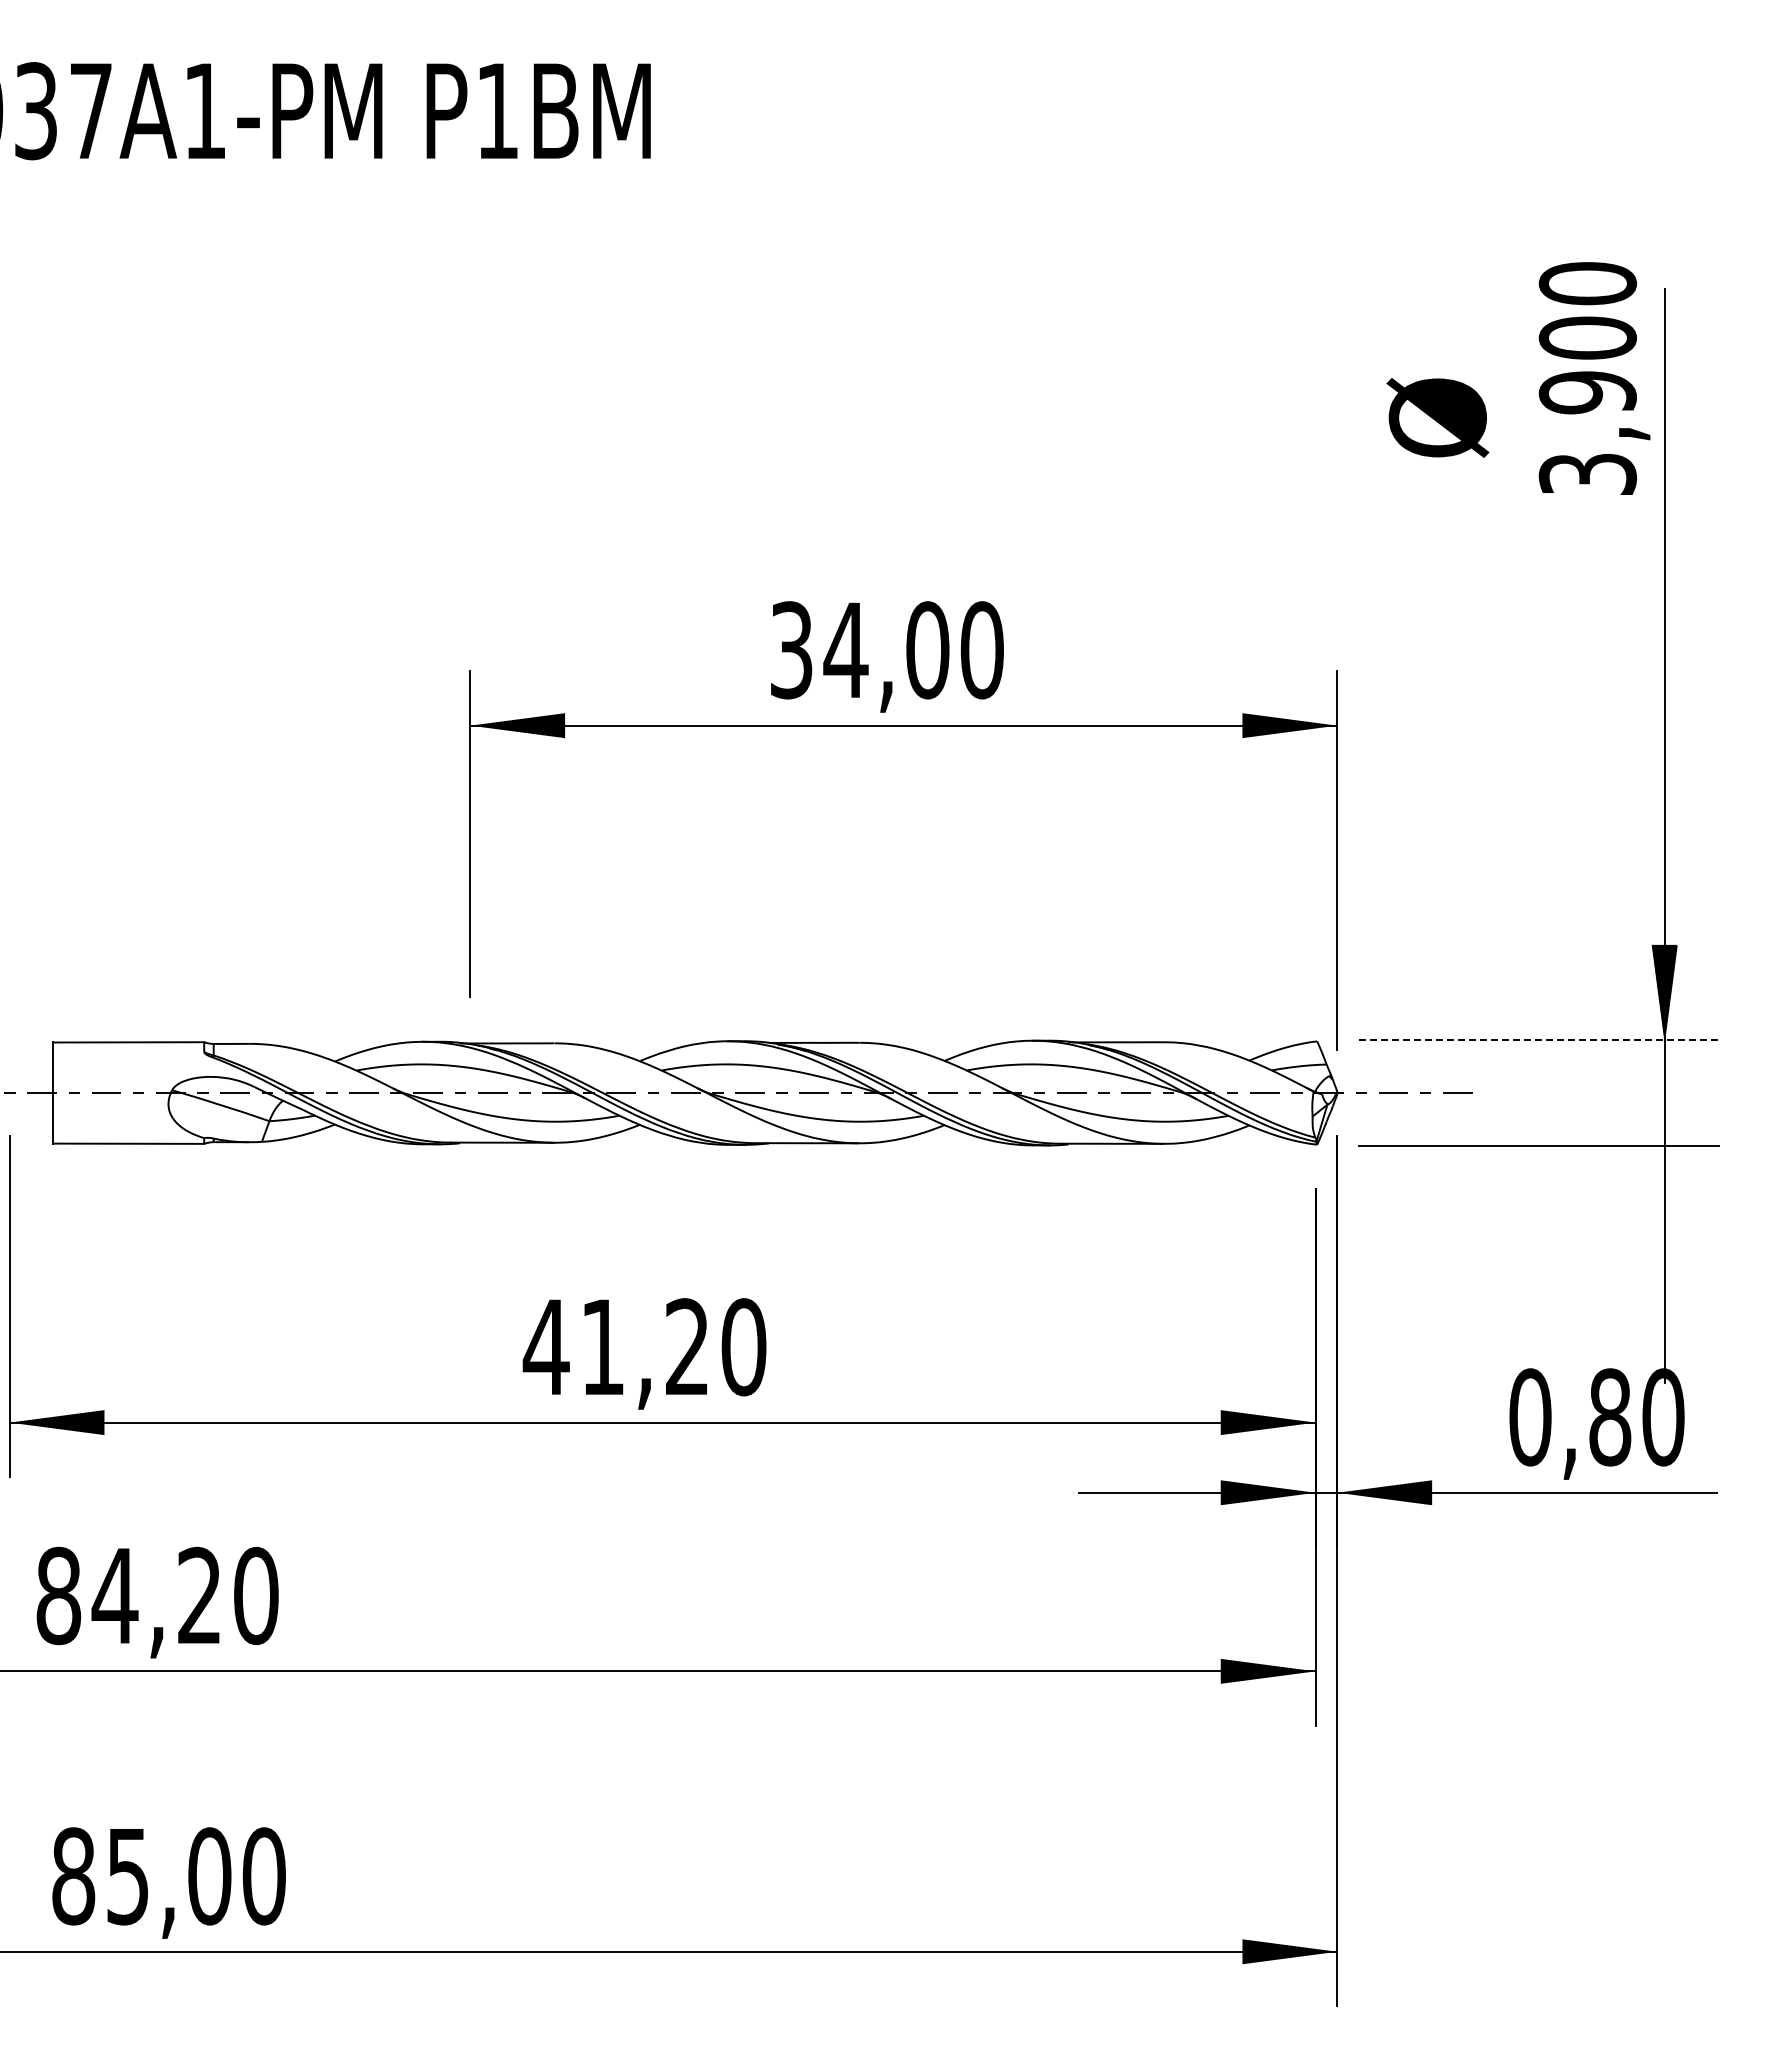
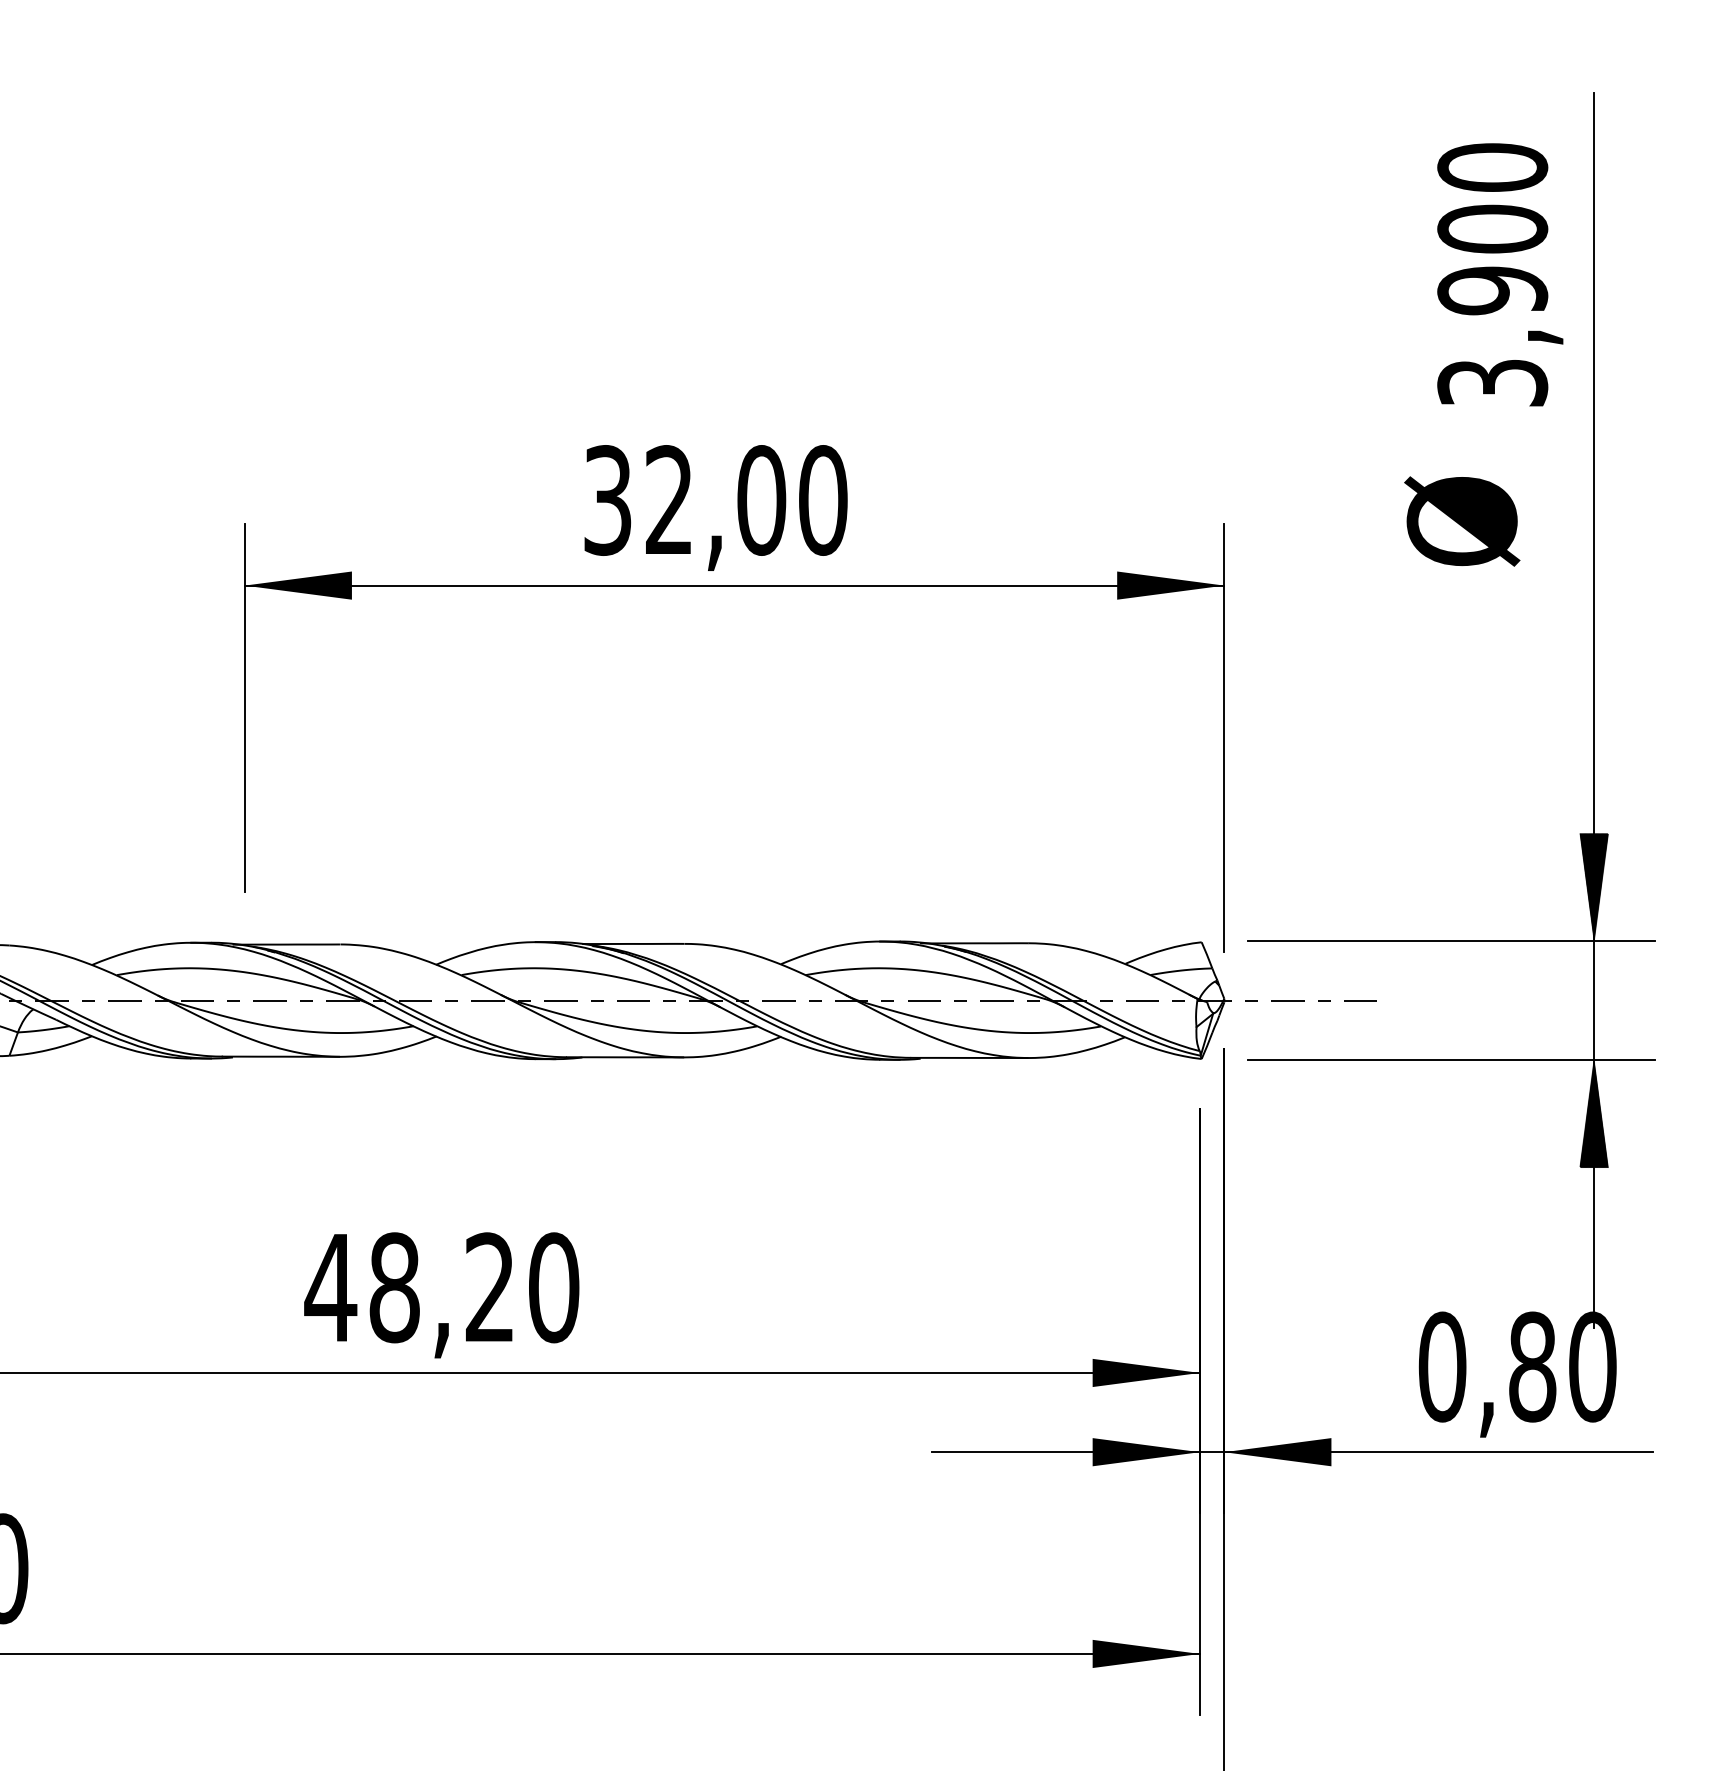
text: (1594, 378) -> (1500, 274), moved
text: (1437, 417) -> (1461, 521), moved
text: (845, 649) -> (668, 499), 34,00 -> 32,00
line: (1539, 1040) -> (1452, 941), dashed -> solid
hatch: (1664, 1193) -> (1593, 1114), added
text: (603, 1347) -> (395, 1288), 41,20 -> 48,20

